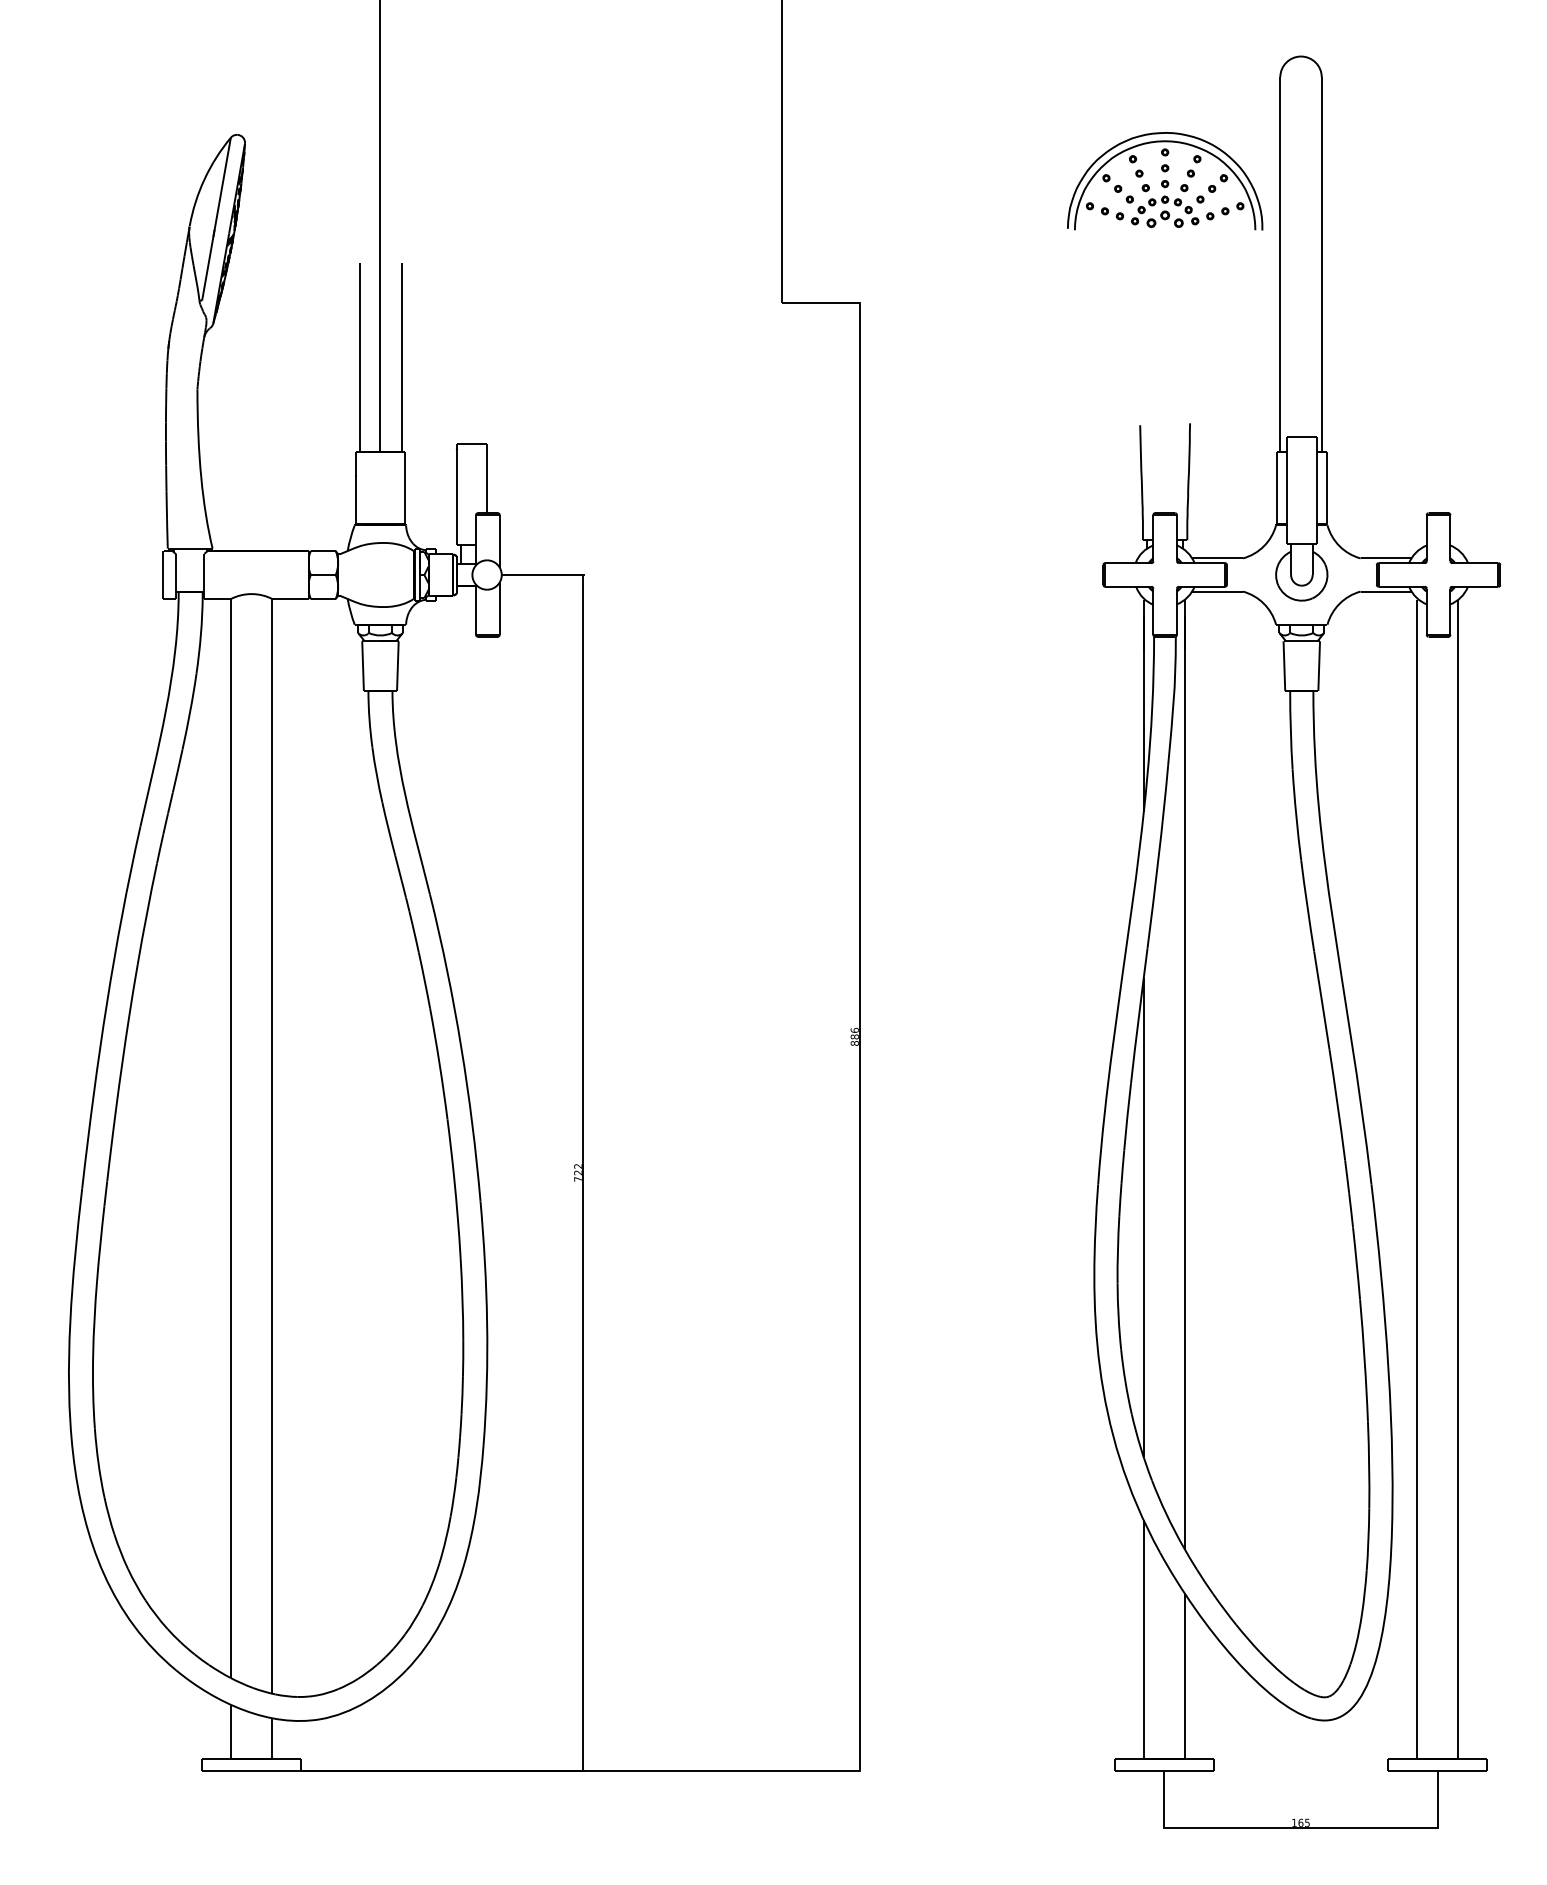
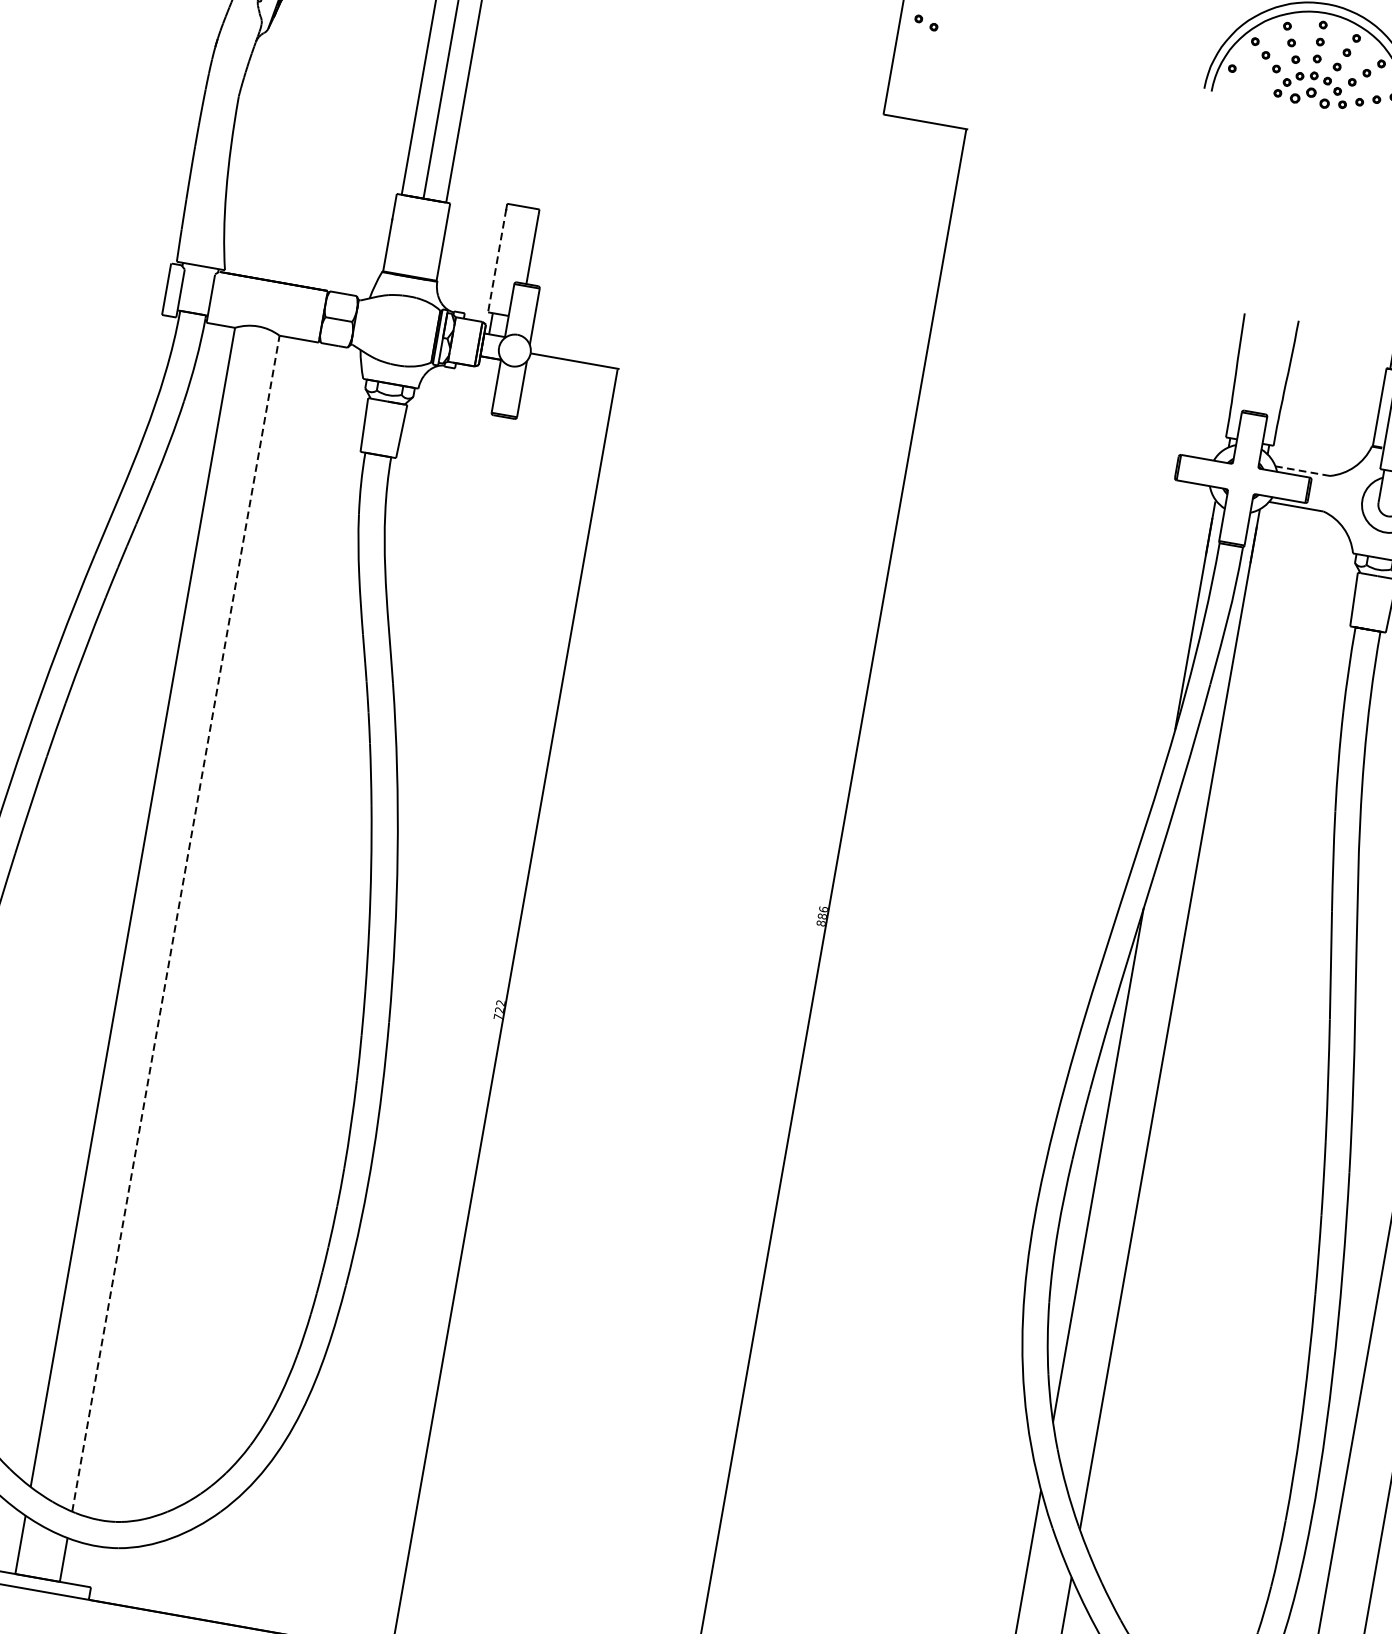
part: (1112, 213) -> (926, 22), moved
line: (456, 497) -> (496, 261), solid -> dashed
line: (1217, 558) -> (1302, 471), solid -> dashed
line: (272, 1145) -> (176, 922), solid -> dashed

